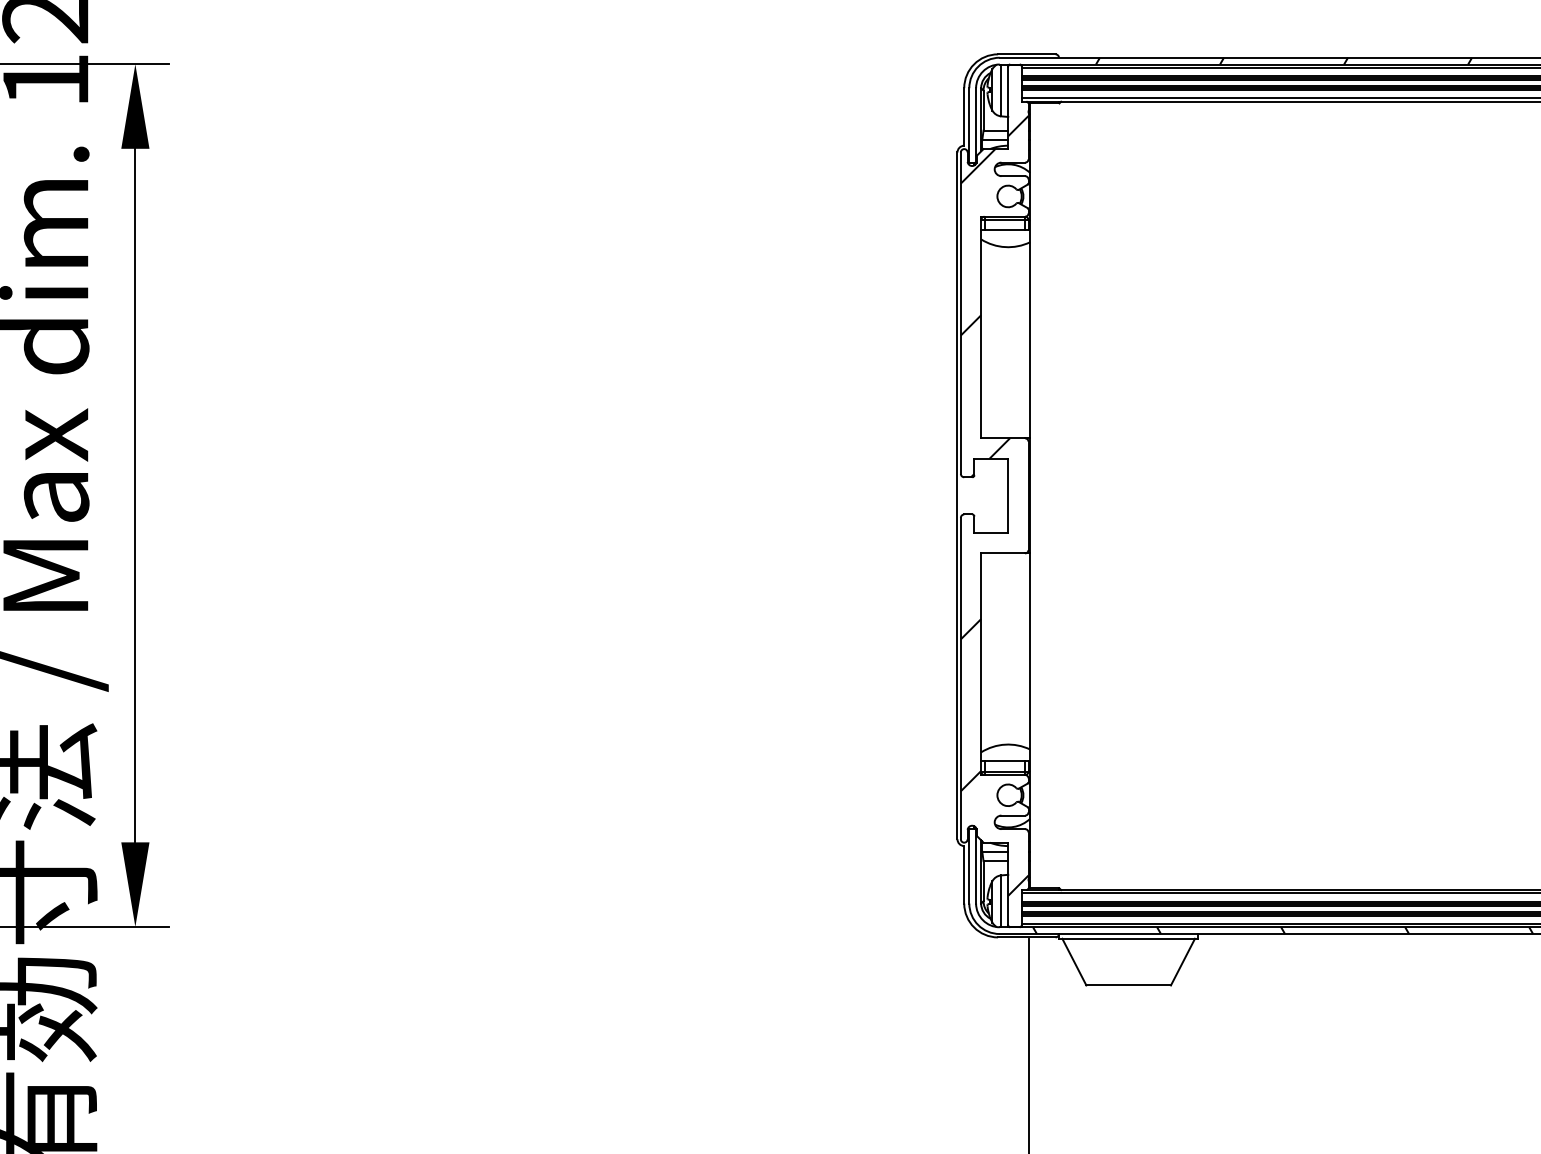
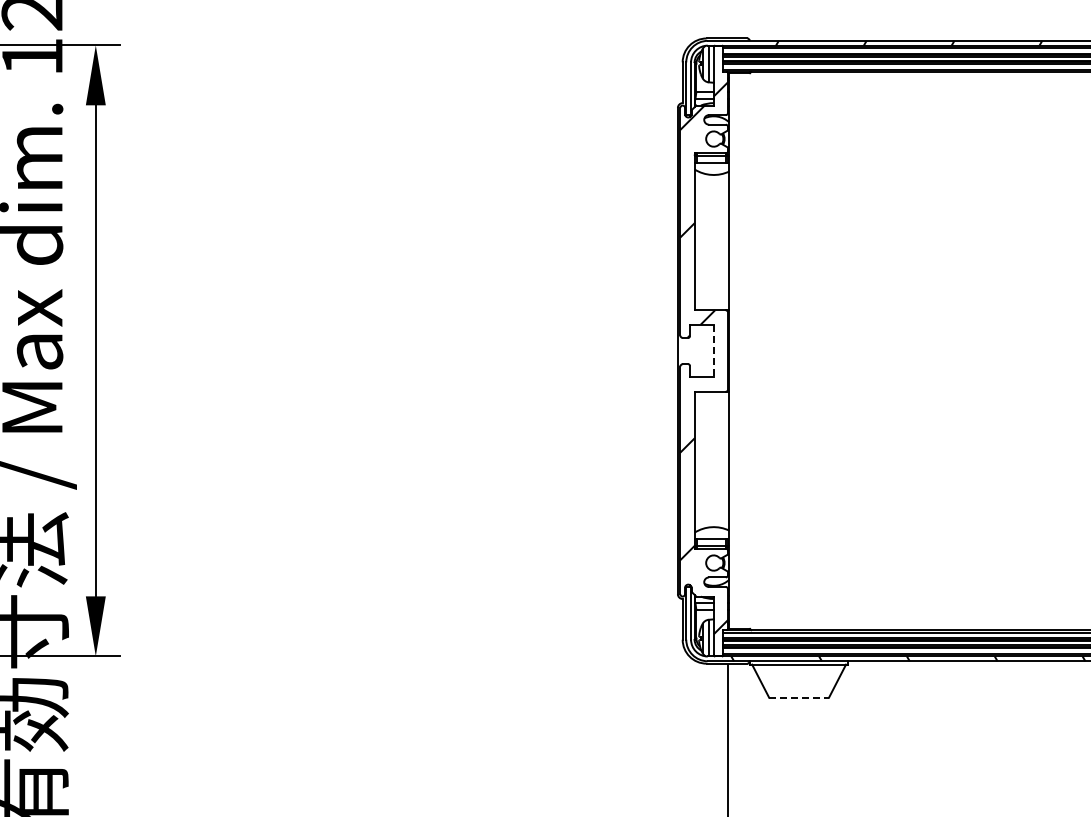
line: (1007, 496) -> (713, 351), solid -> dashed
line: (1129, 985) -> (799, 697), solid -> dashed

